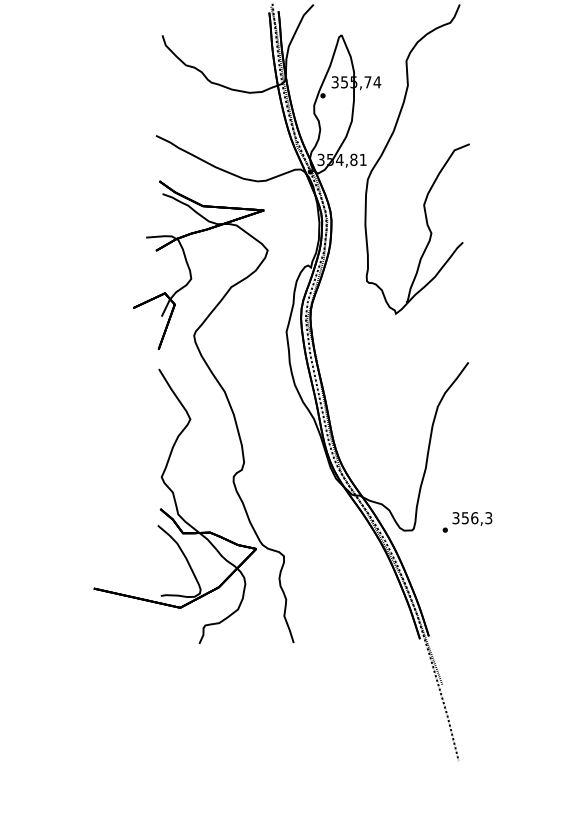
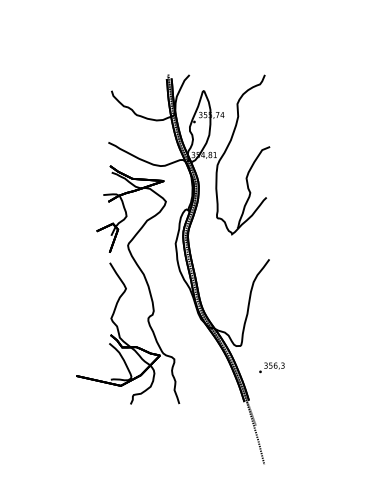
text: (466, 521) -> (271, 367), moved

